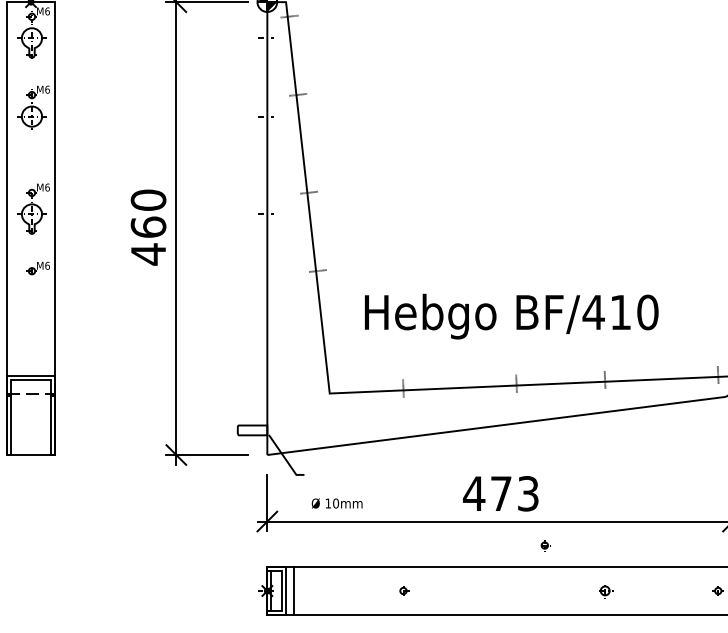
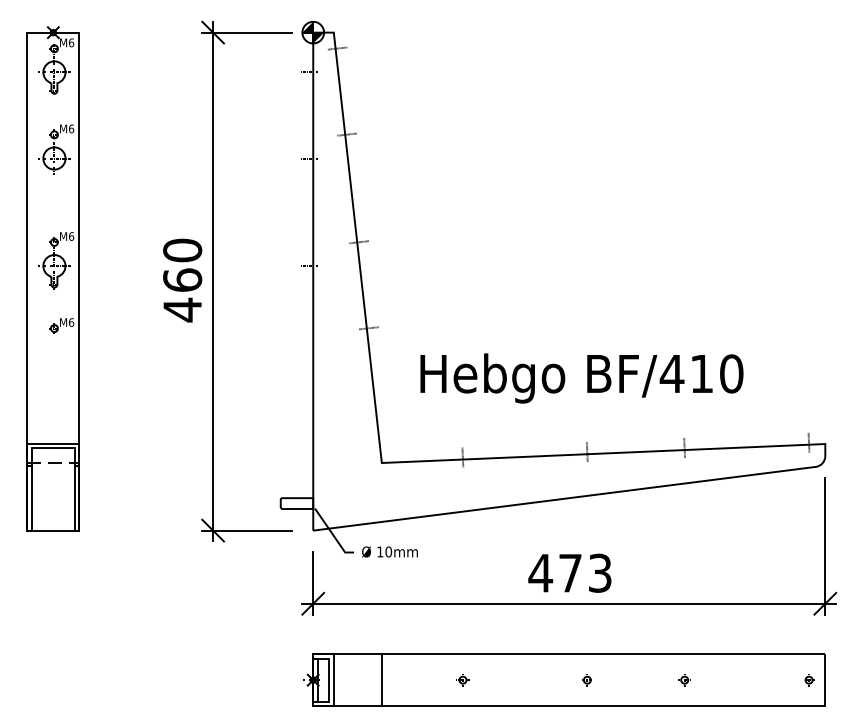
text: (336, 503) -> (389, 551), moved
part: (544, 545) -> (586, 680), moved
line: (293, 591) -> (381, 680), moved
part: (604, 591) -> (684, 680), size x0.71

